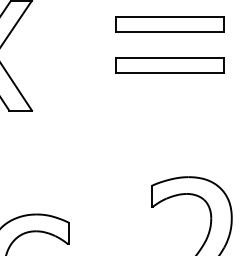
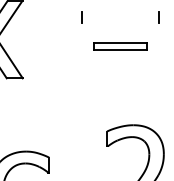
line: (170, 17) -> (120, 12), removed
line: (170, 32) -> (120, 23), removed
part: (169, 65) -> (119, 46), size x0.7

